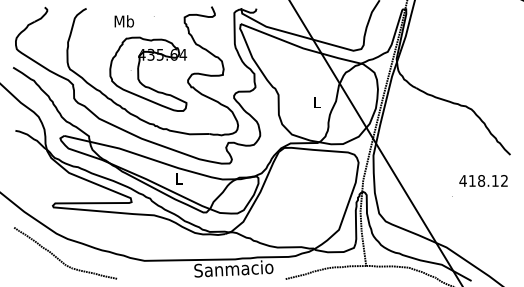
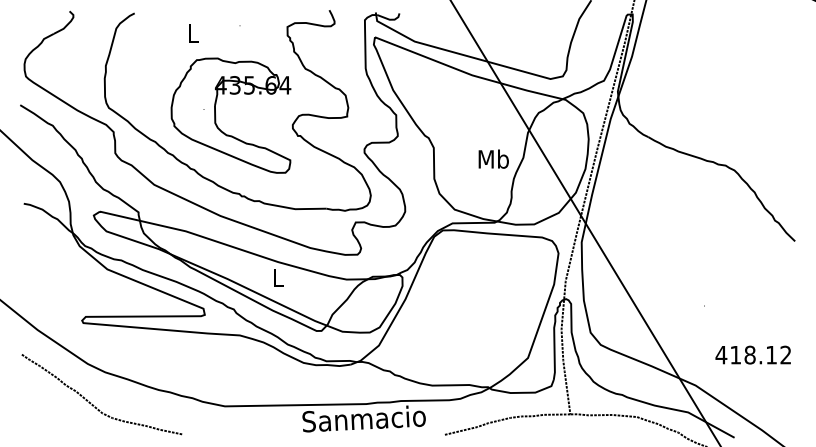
text: (124, 21) -> (193, 33), Mb -> L
text: (316, 102) -> (492, 159), L -> Mb
text: (483, 180) -> (753, 354), moved

